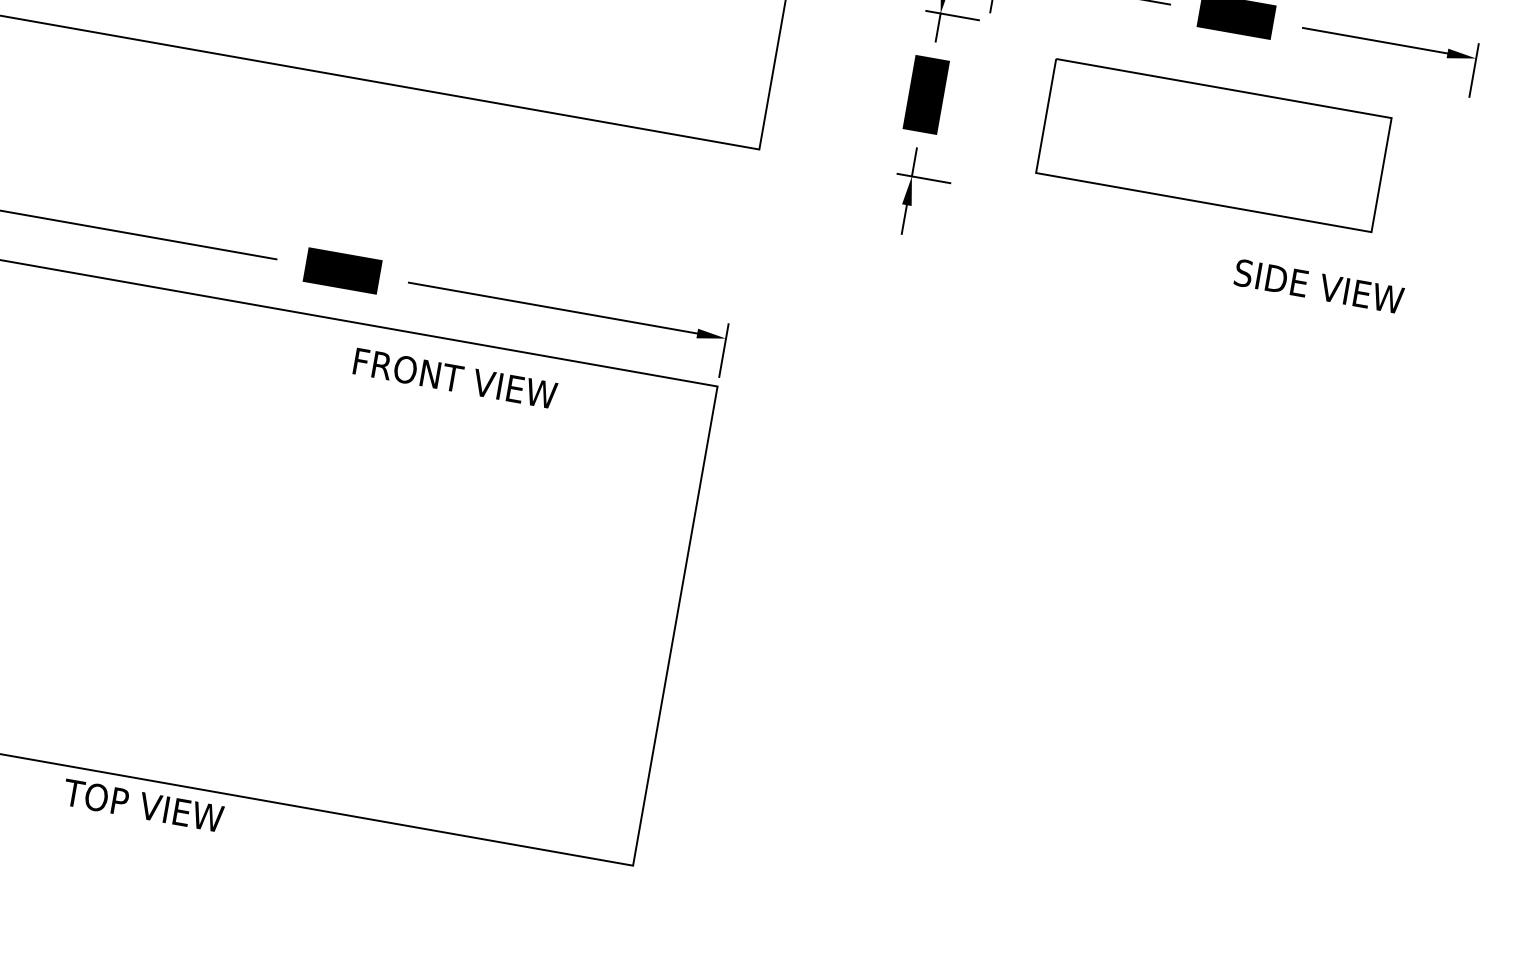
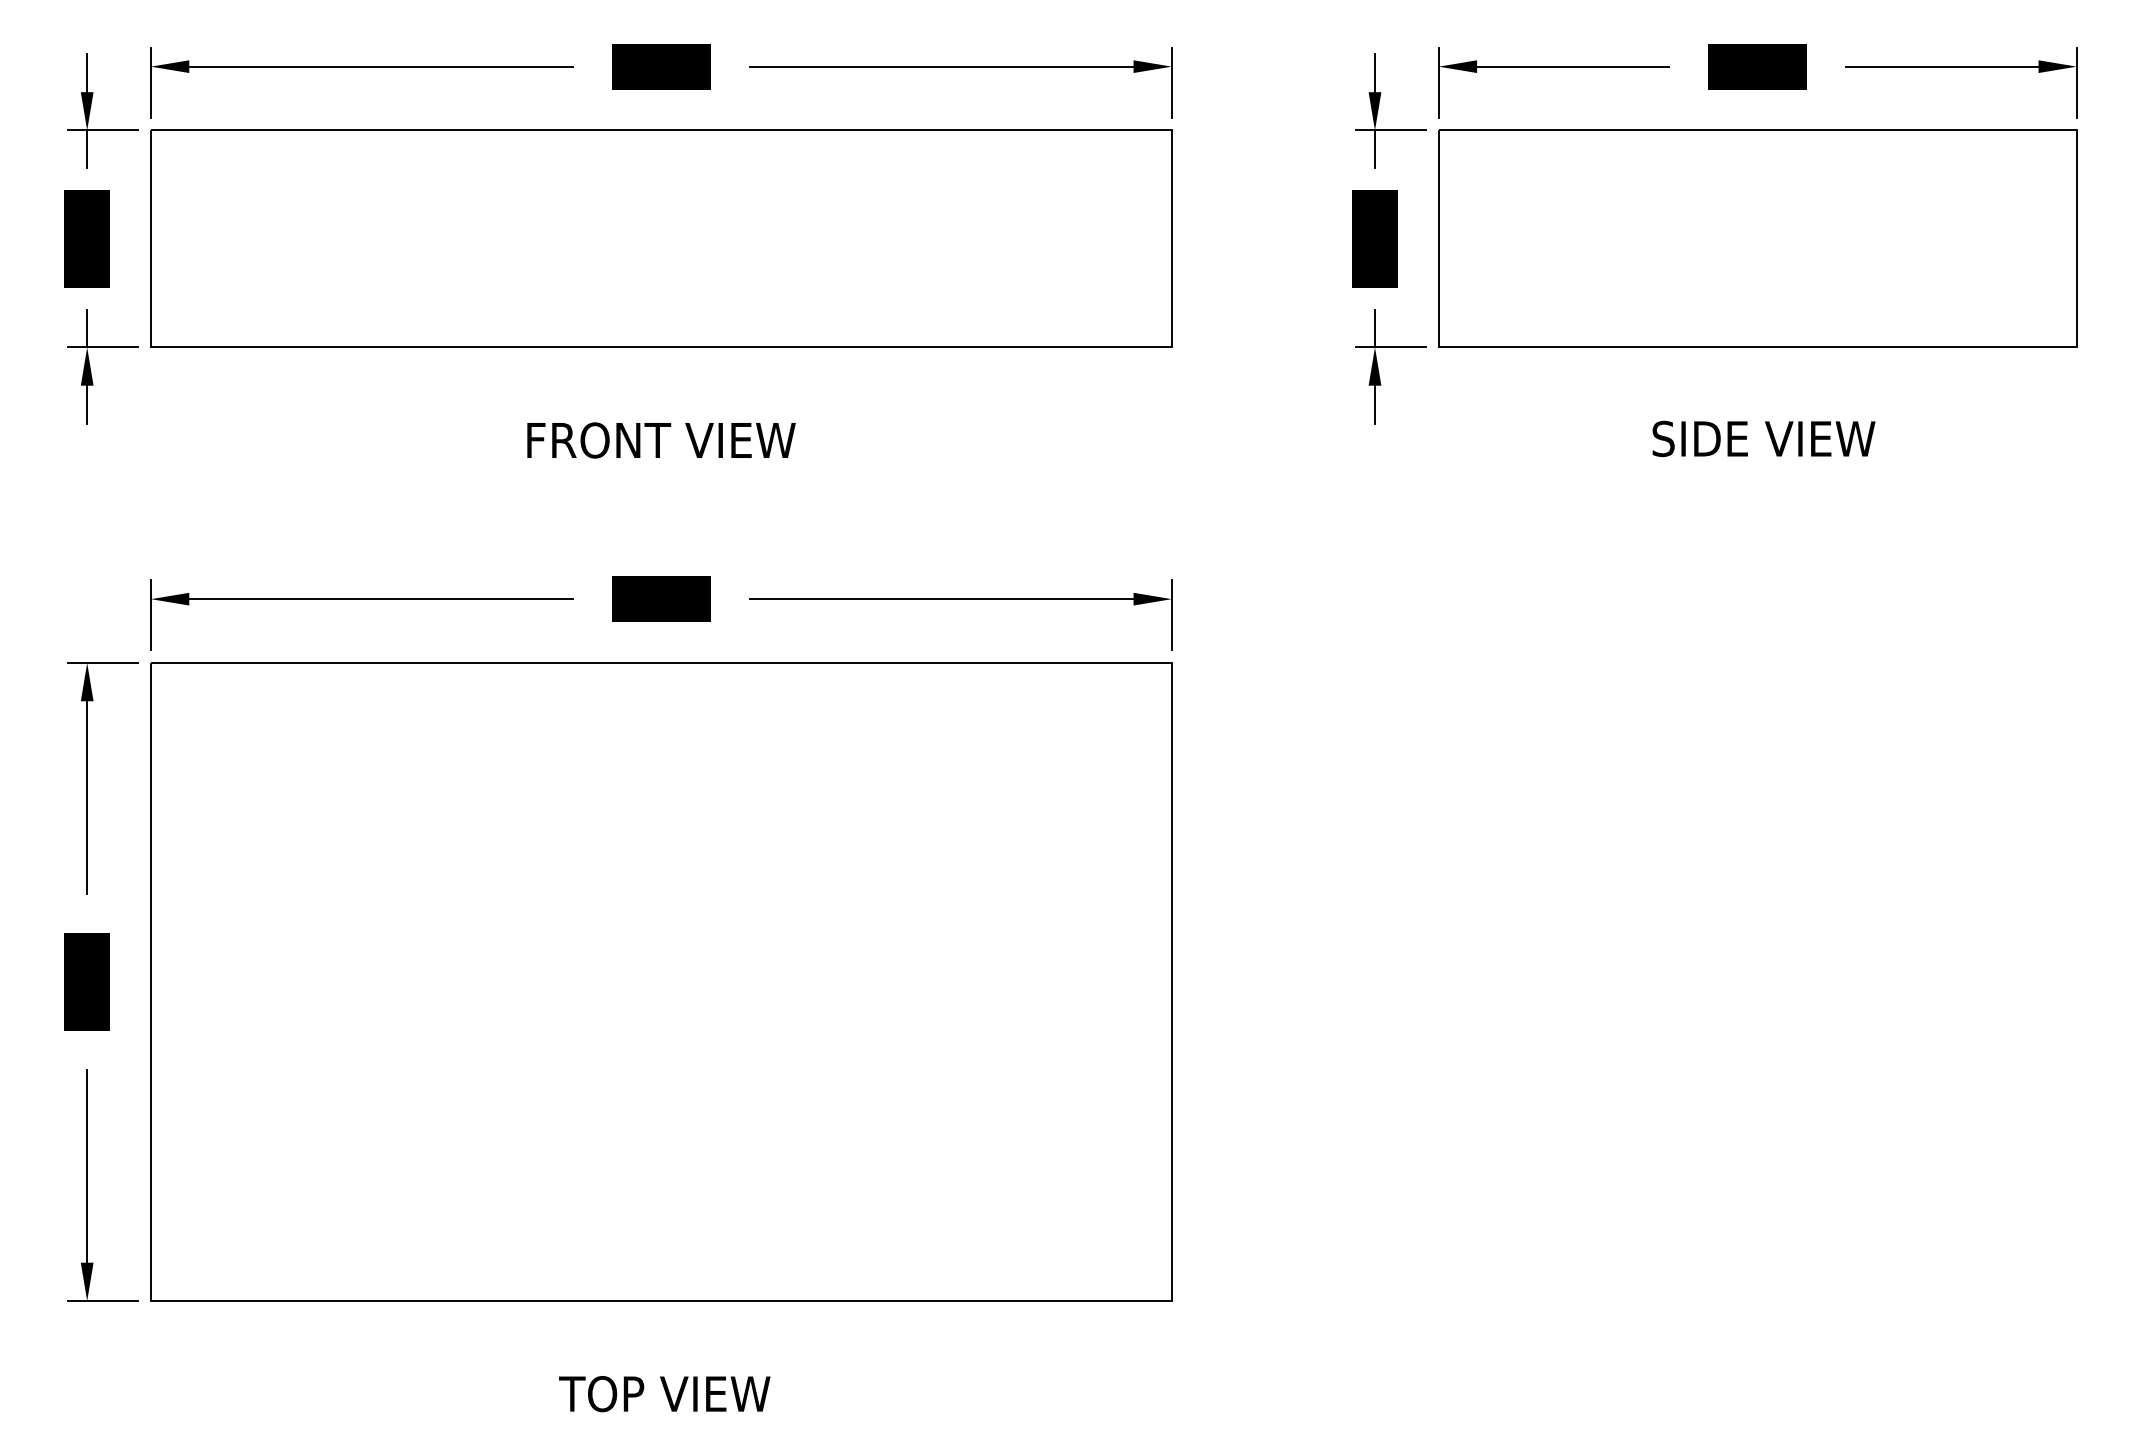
part: (1213, 145) -> (1757, 238), size x1.43
text: (1318, 286) -> (1763, 438), moved
text: (455, 378) -> (661, 440), moved
text: (143, 806) -> (664, 1394), moved

